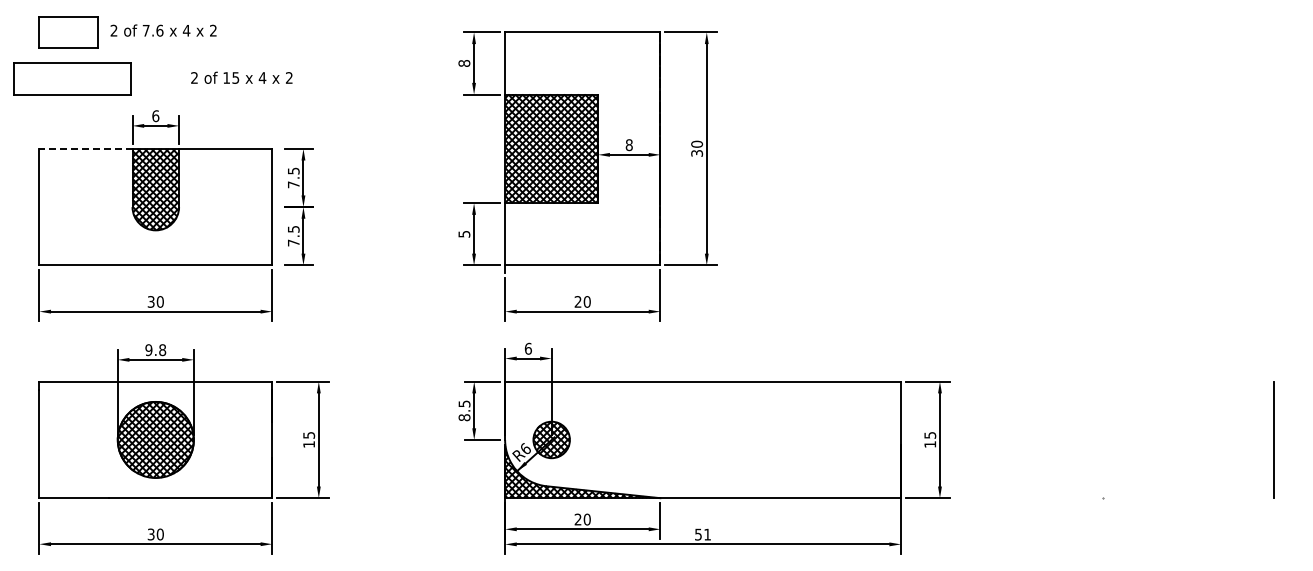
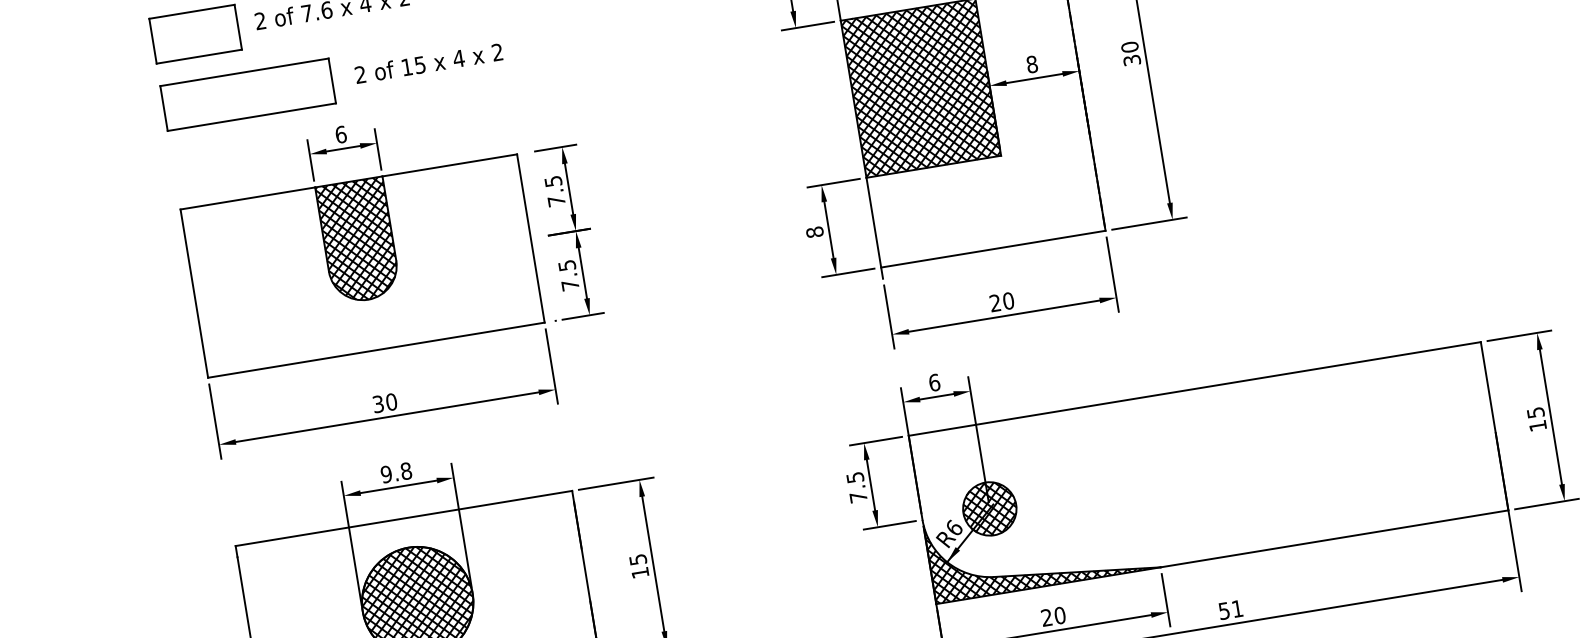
part: (241, 77) -> (428, 63), moved
part: (72, 78) -> (247, 94), moved
line: (85, 148) -> (247, 198), dashed -> solid
text: (464, 233) -> (814, 231), 5 -> 8
text: (464, 417) -> (858, 497), 8.5 -> 7.5

